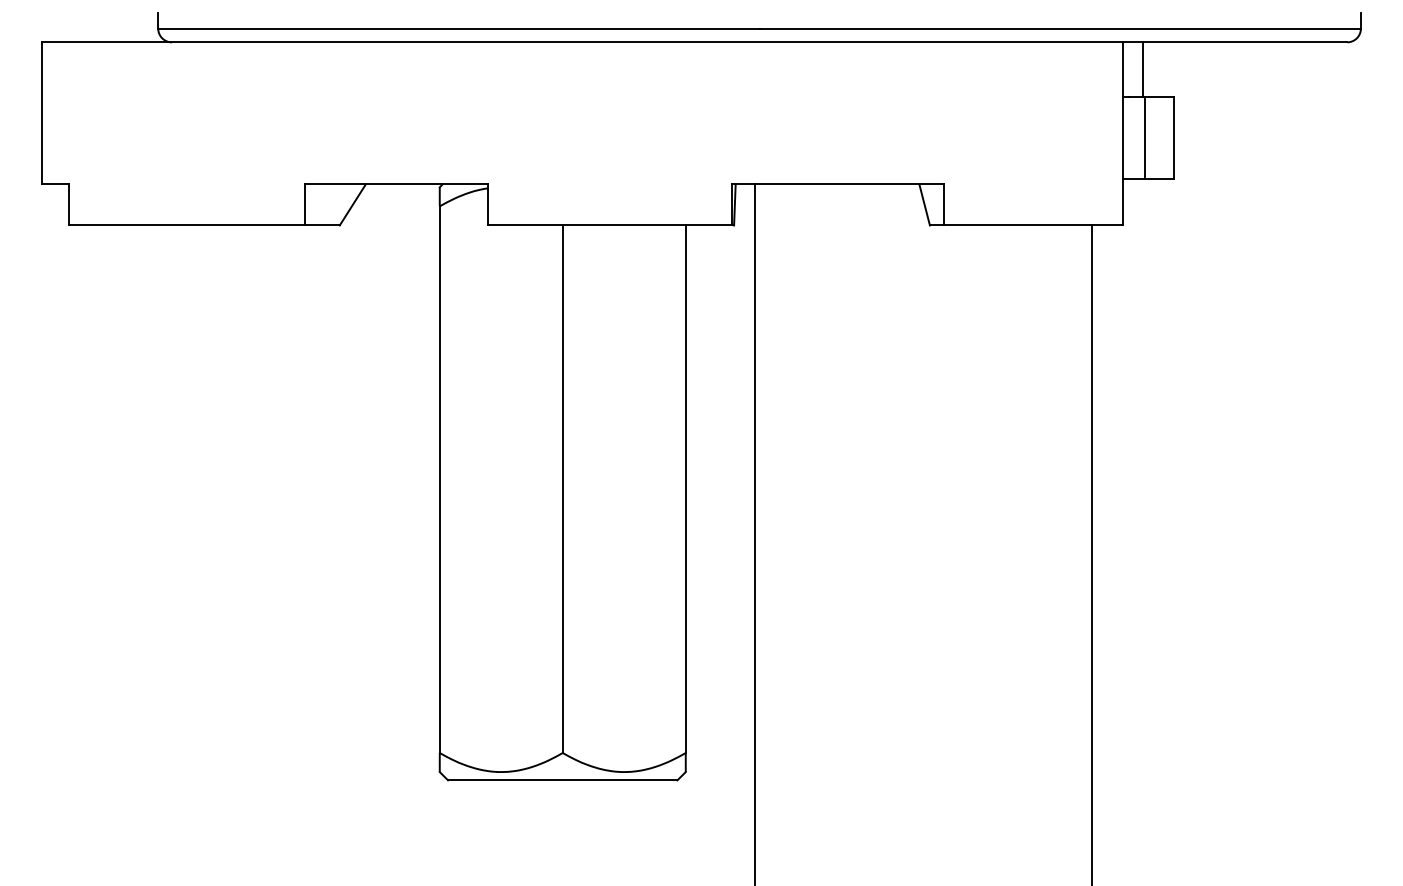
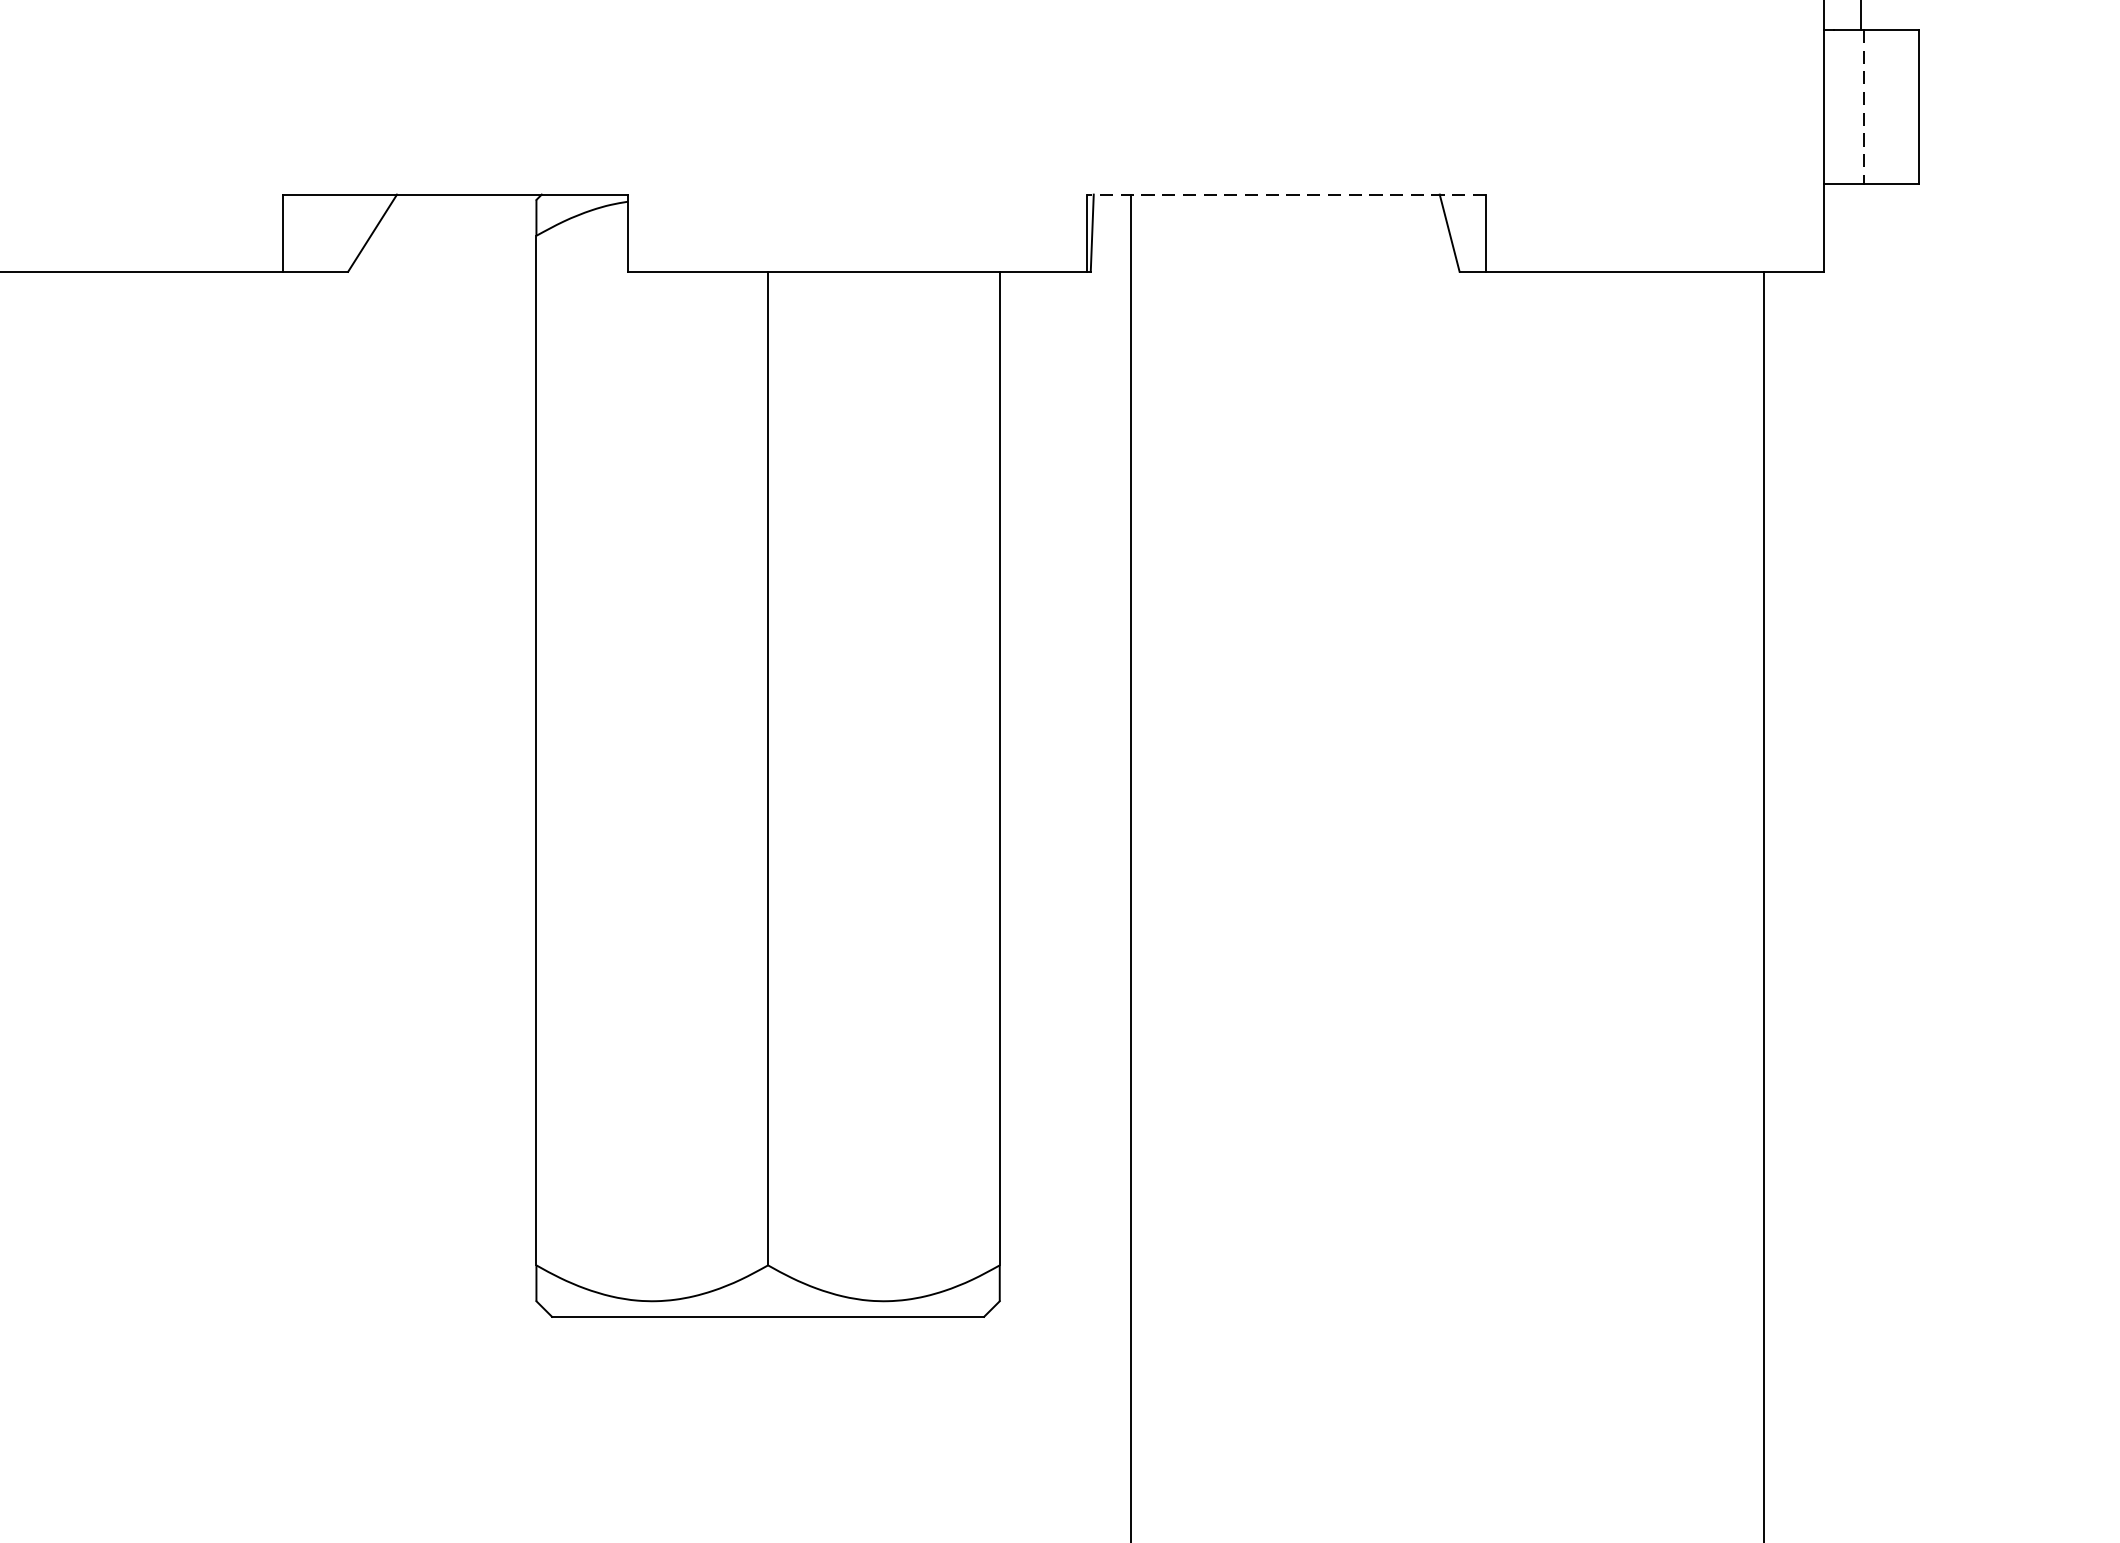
line: (1144, 138) -> (1863, 107), solid -> dashed
line: (838, 184) -> (1287, 194), solid -> dashed

